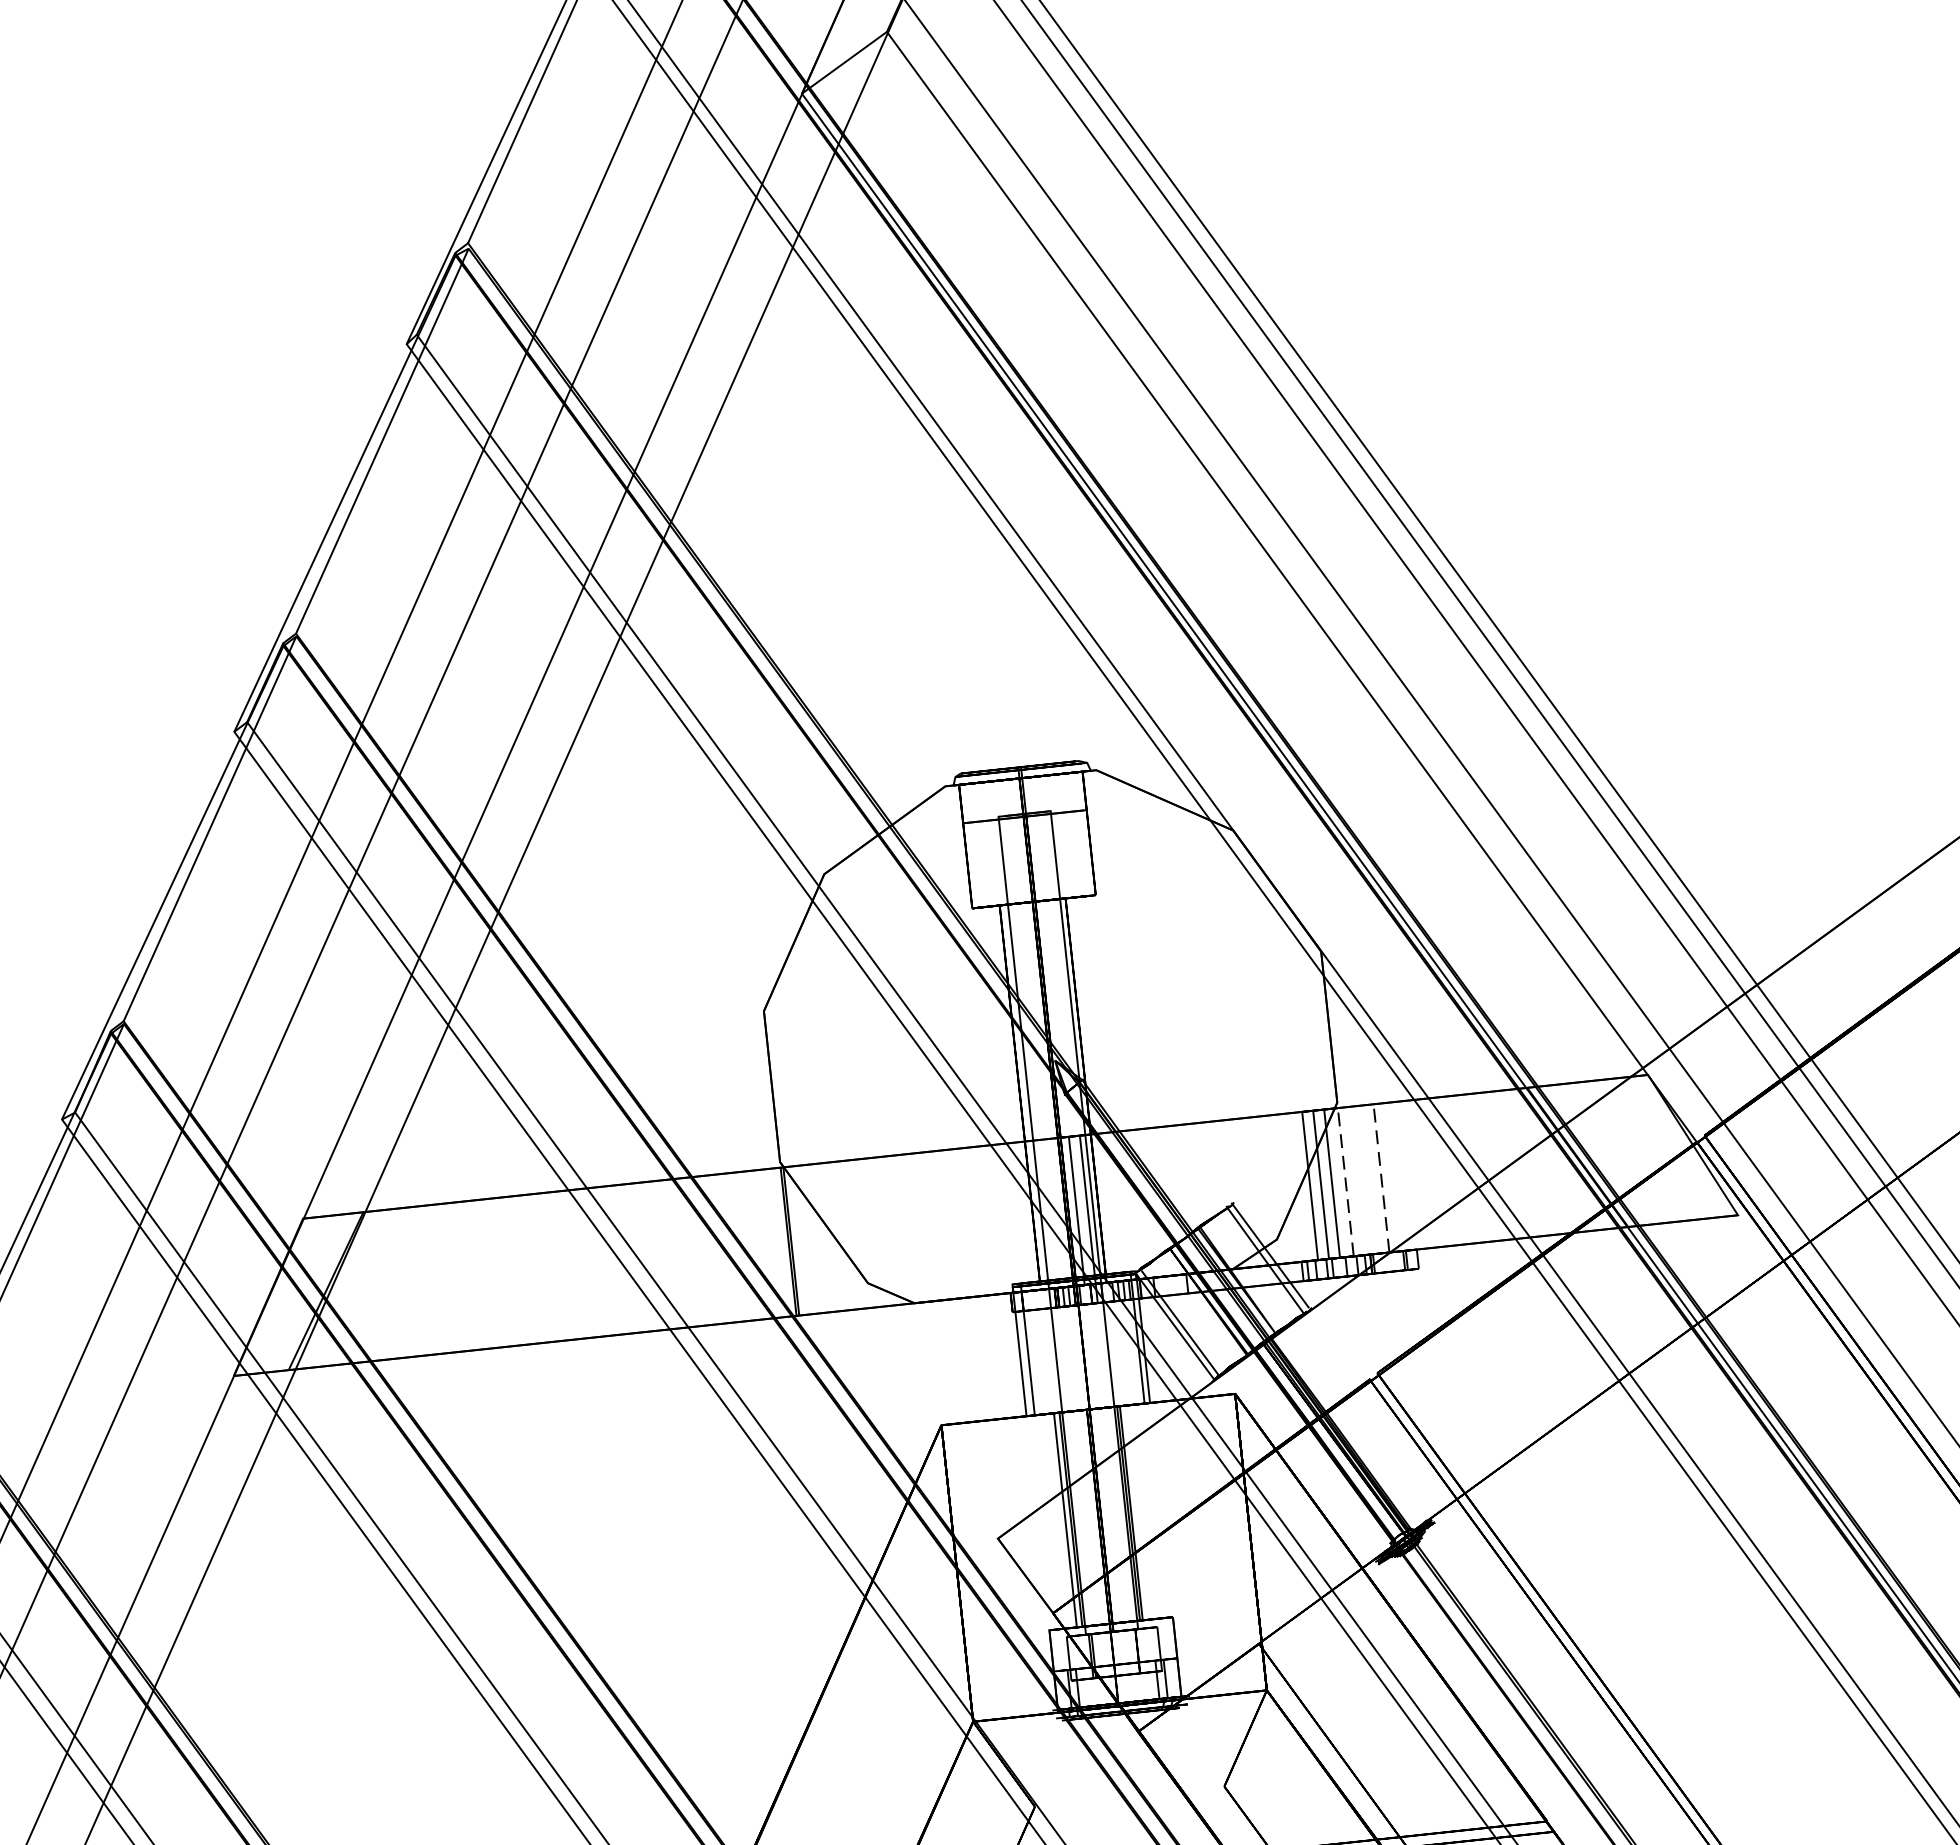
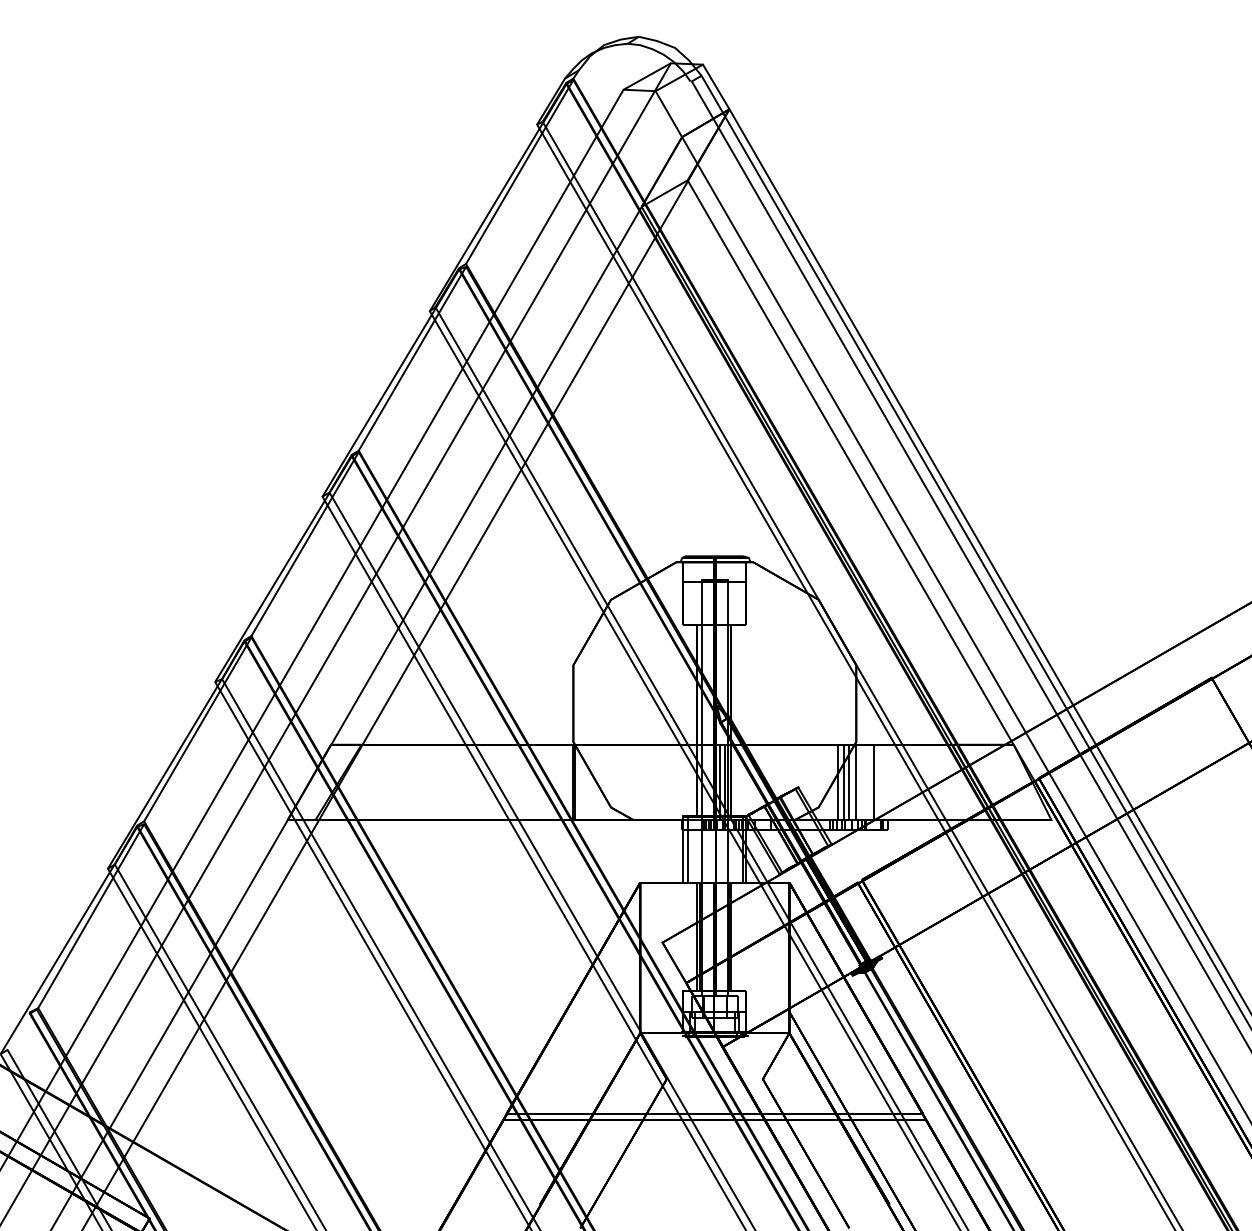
line: (1381, 1178) -> (874, 782), dashed -> solid
line: (1346, 1182) -> (856, 782), dashed -> solid

